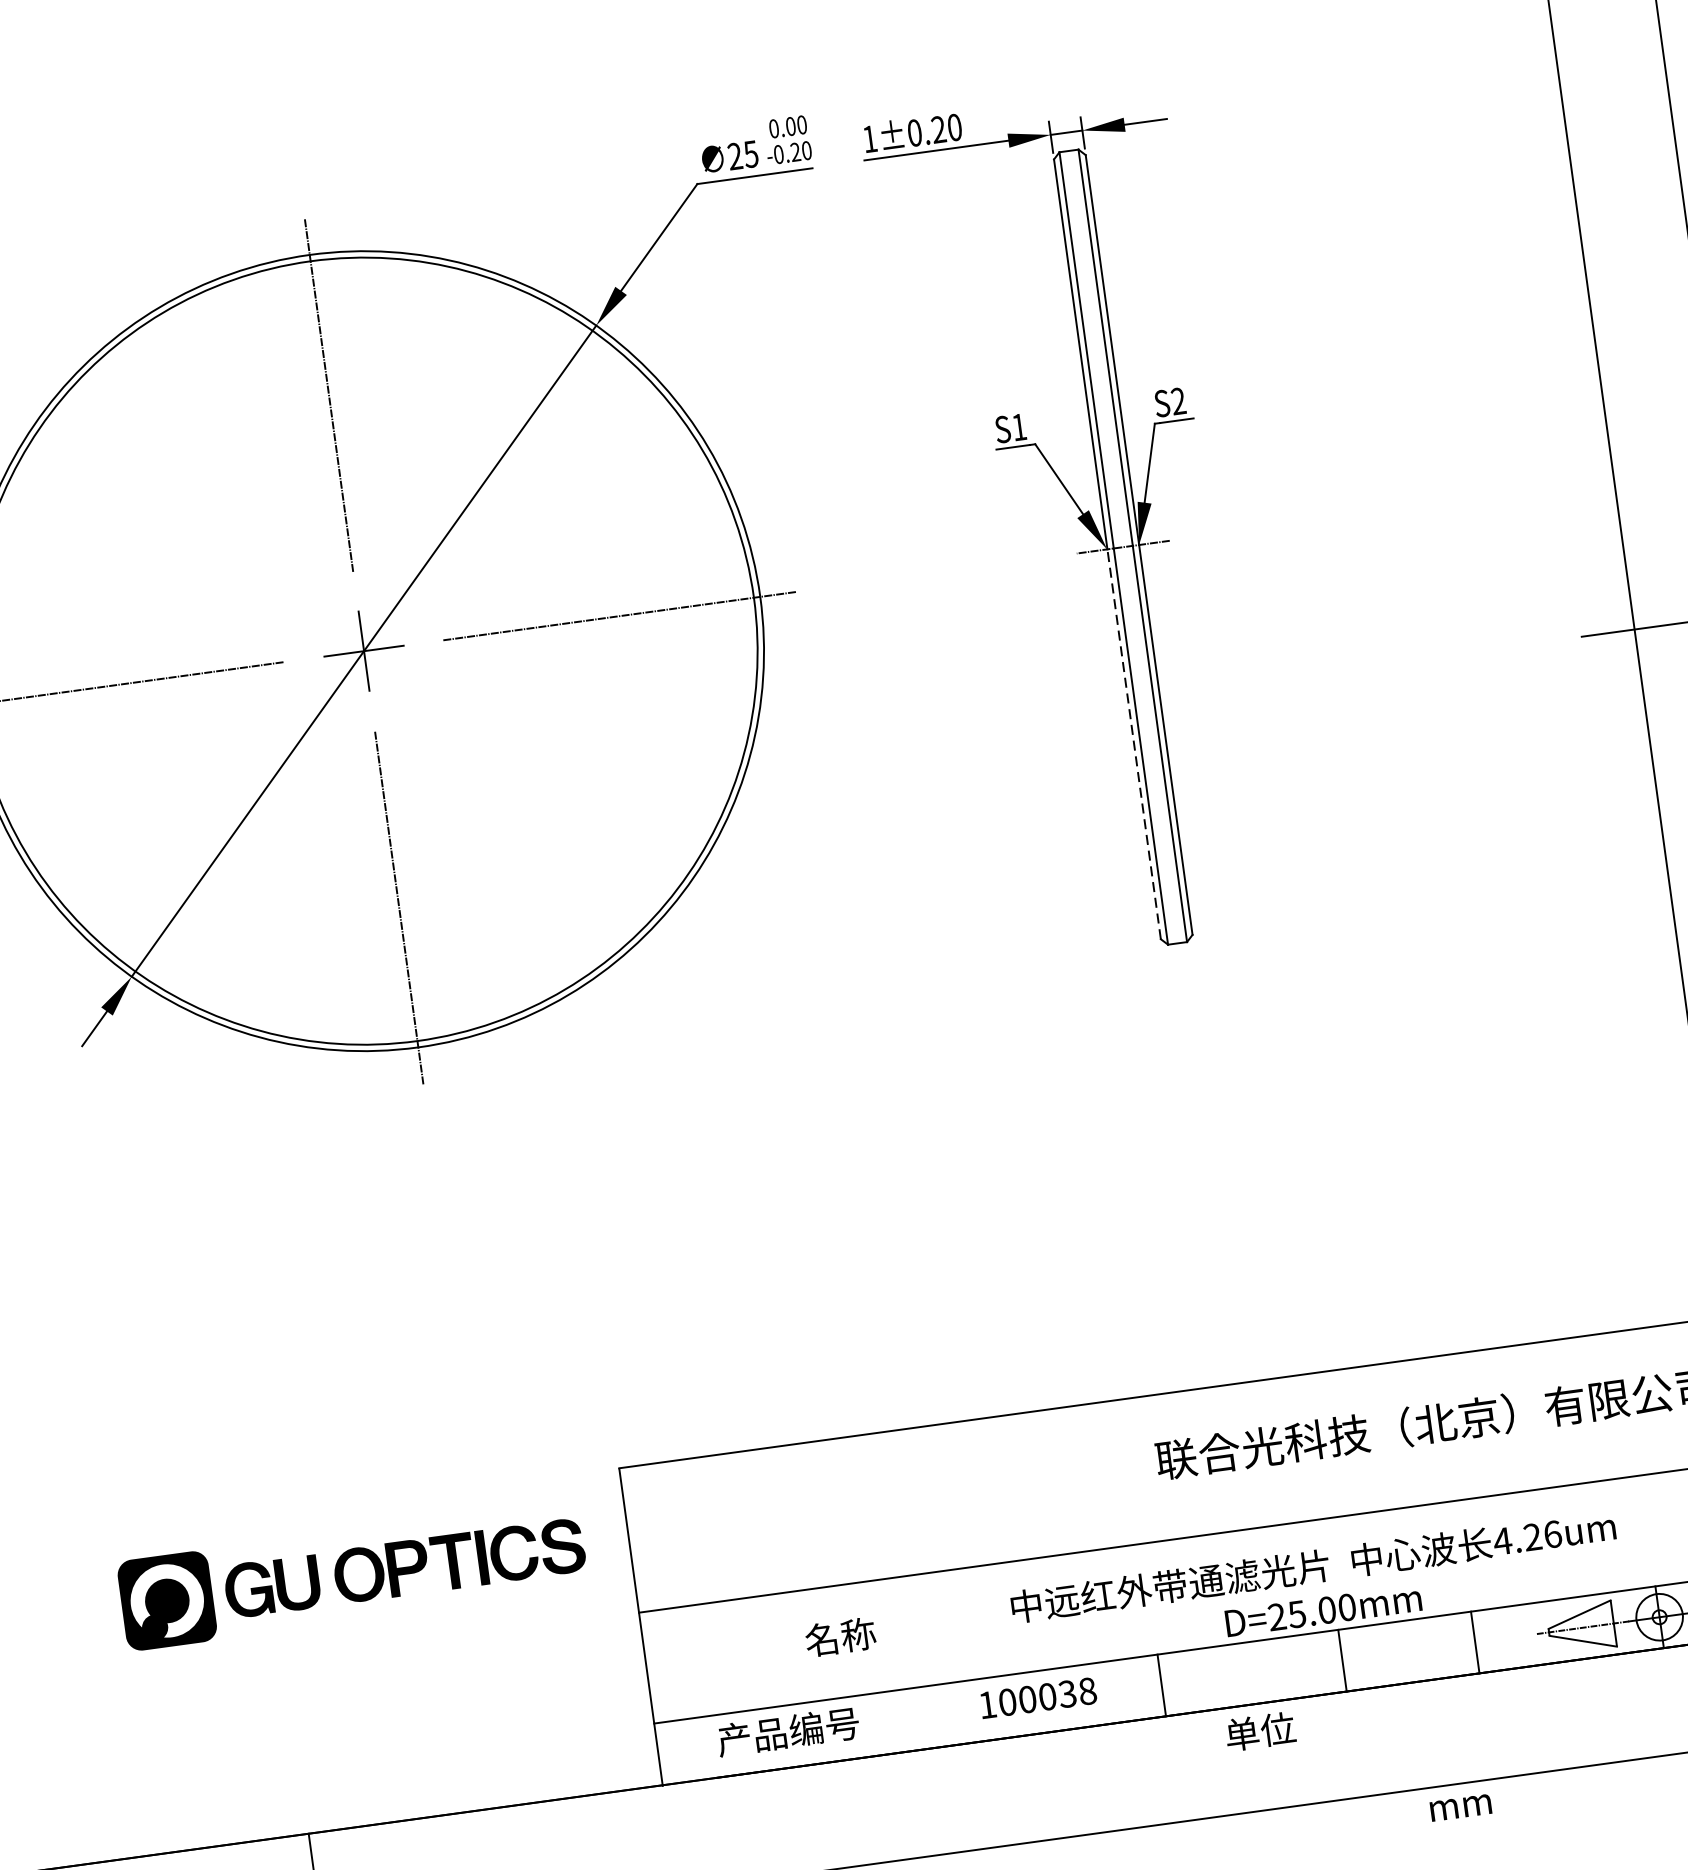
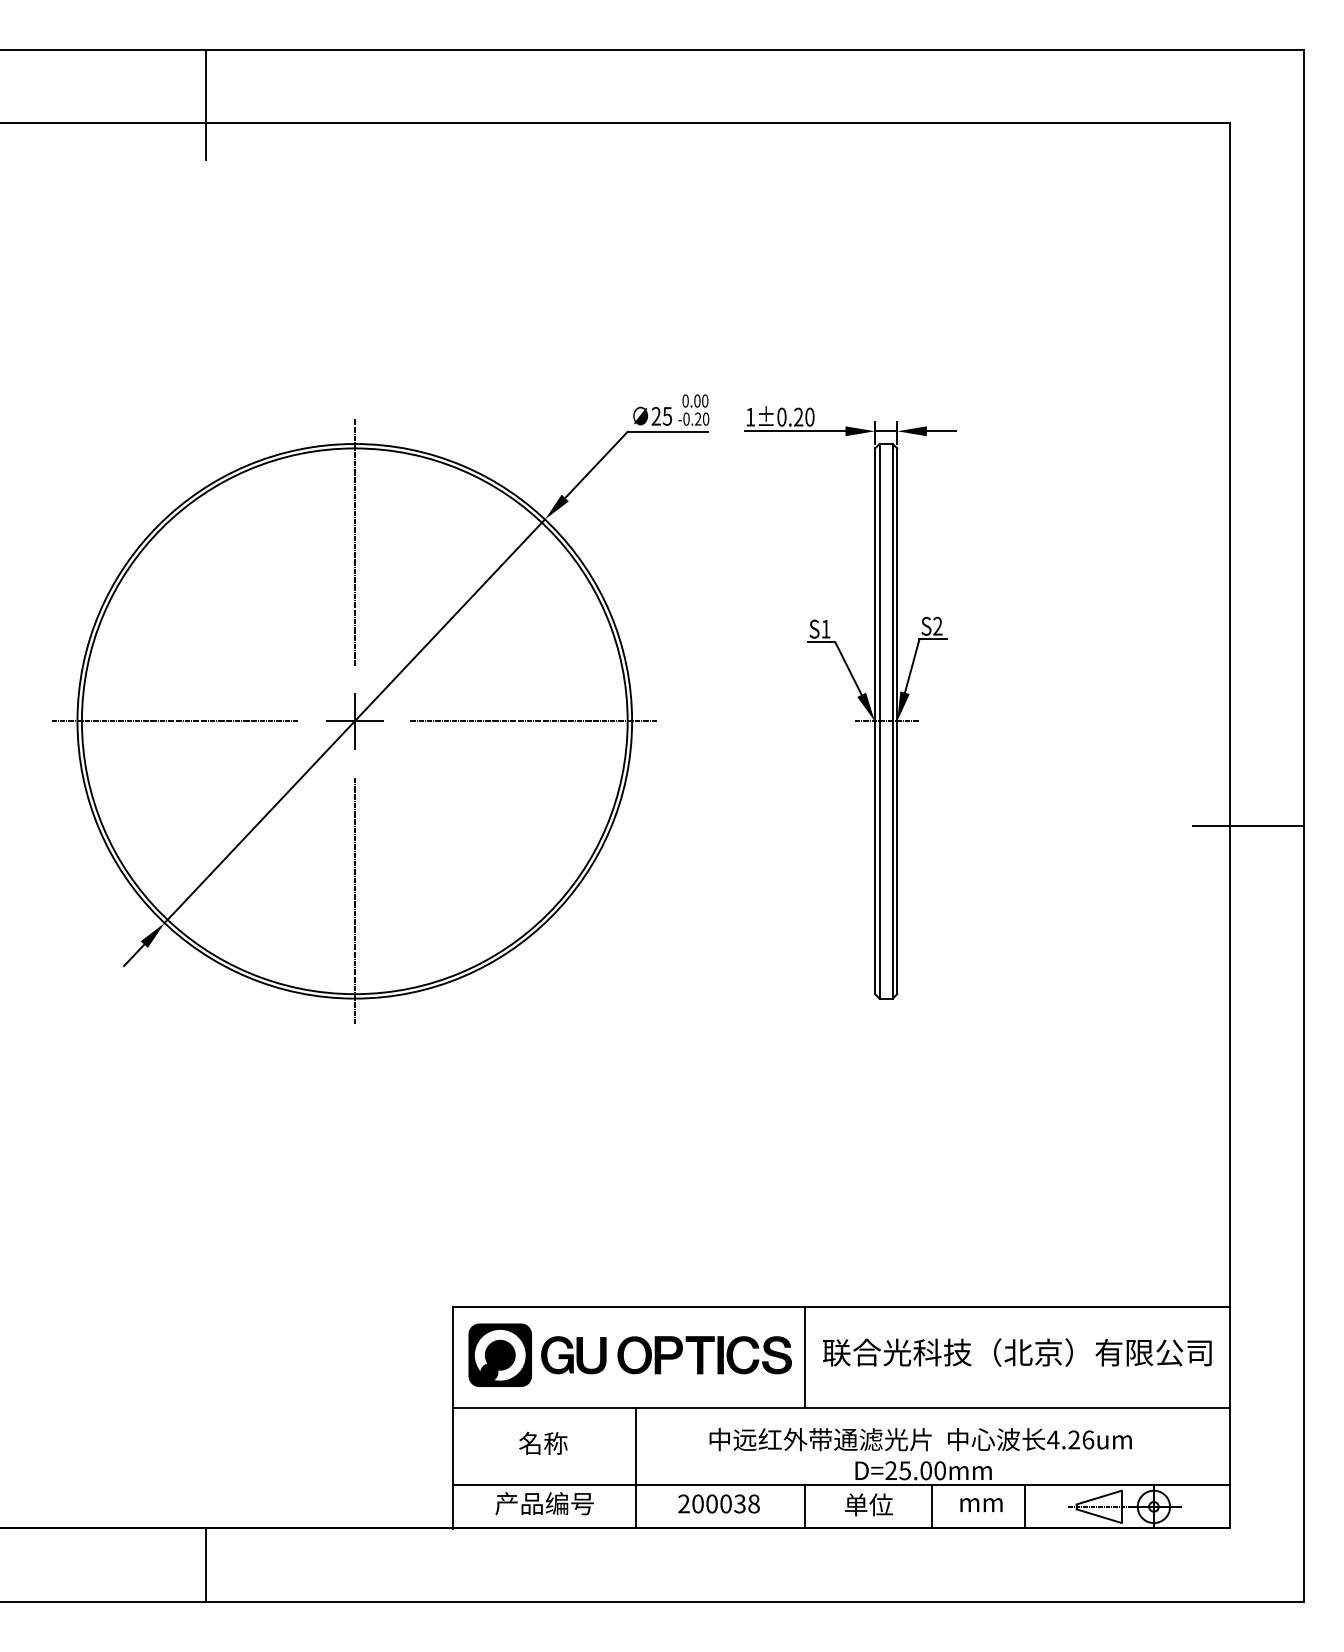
line: (1134, 743) -> (875, 857), dashed -> solid
line: (1132, 1470) -> (805, 1356), added
part: (351, 1574) -> (629, 1354), moved
text: (840, 1635) -> (543, 1442), moved
line: (912, 1662) -> (636, 1467), added
text: (986, 1704) -> (683, 1503), 100038 -> 200038
text: (1261, 1730) -> (869, 1504), moved
text: (1460, 1806) -> (981, 1504), moved

